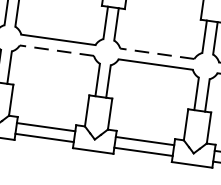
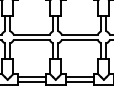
line: (56, 49) -> (31, 39), dashed -> solid
line: (156, 53) -> (79, 34), dashed -> solid

